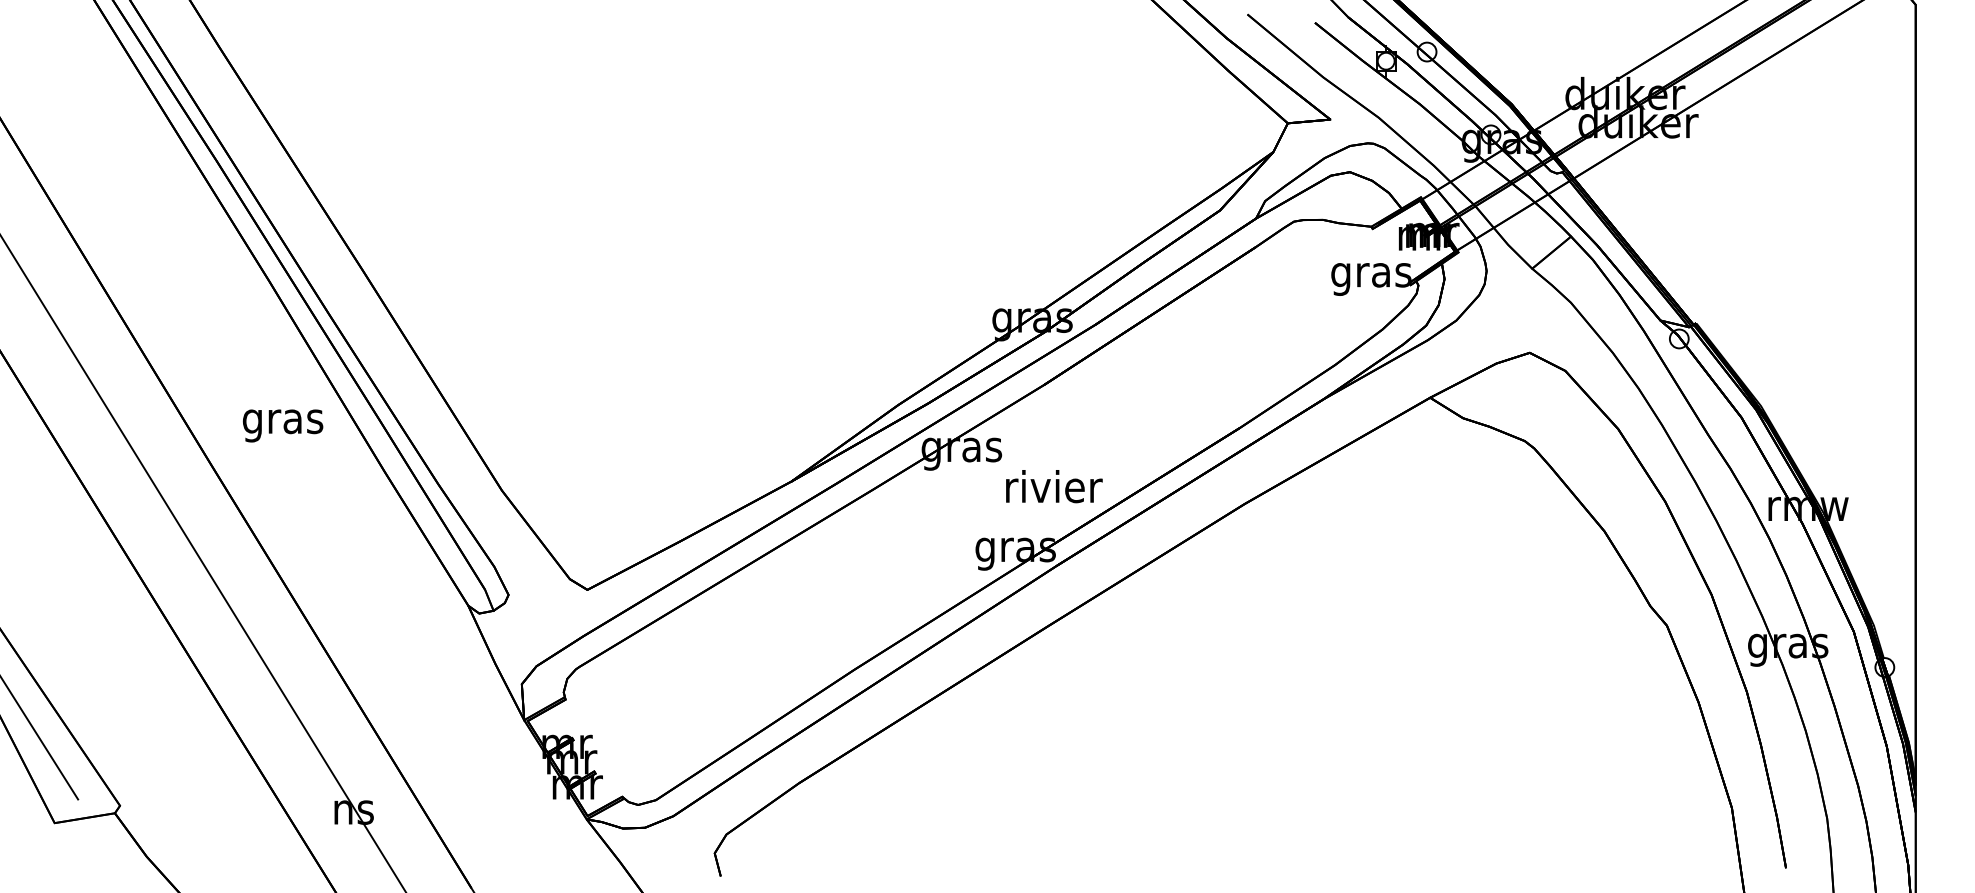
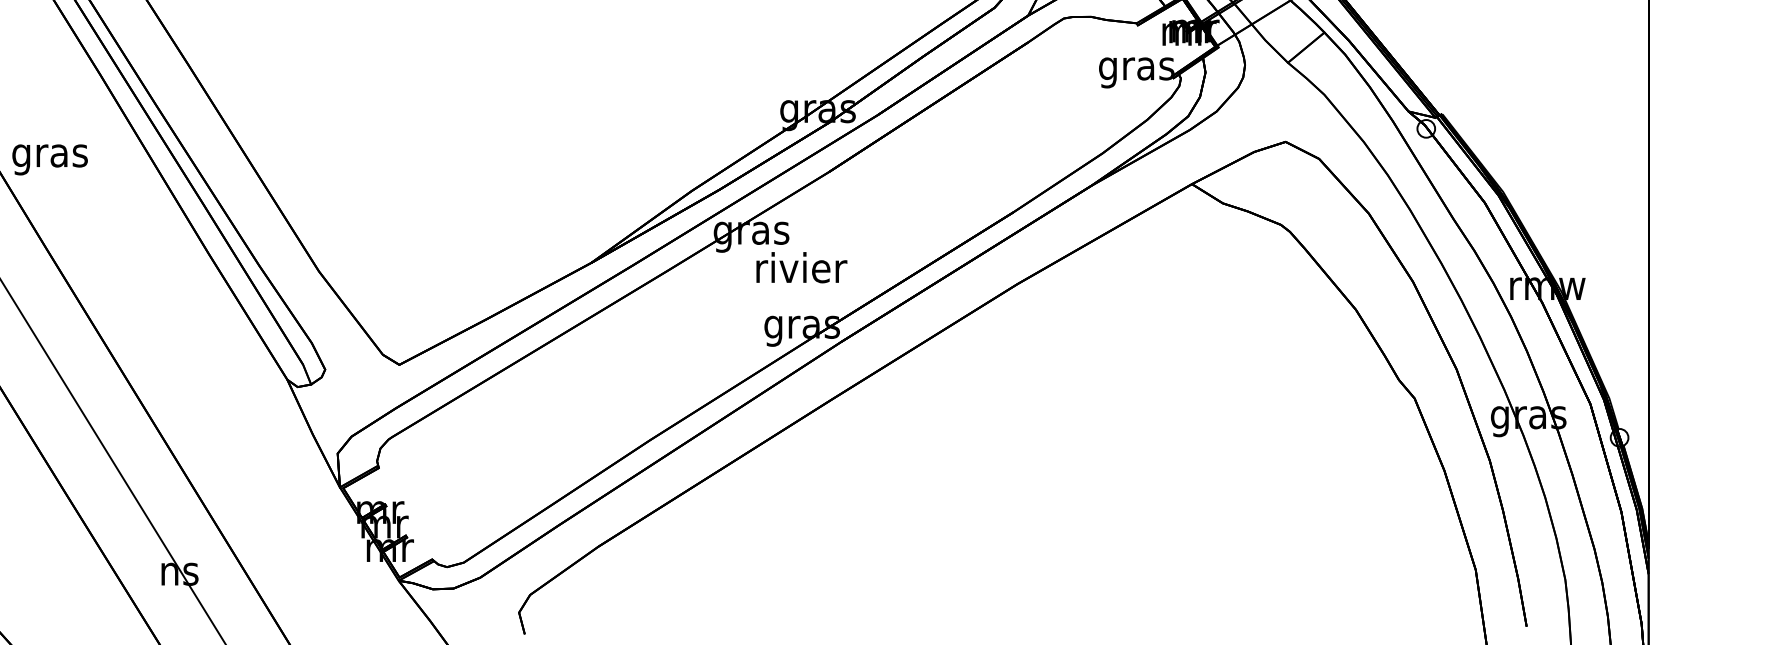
text: (283, 425) -> (50, 159), moved
text: (1054, 486) -> (801, 267), moved

